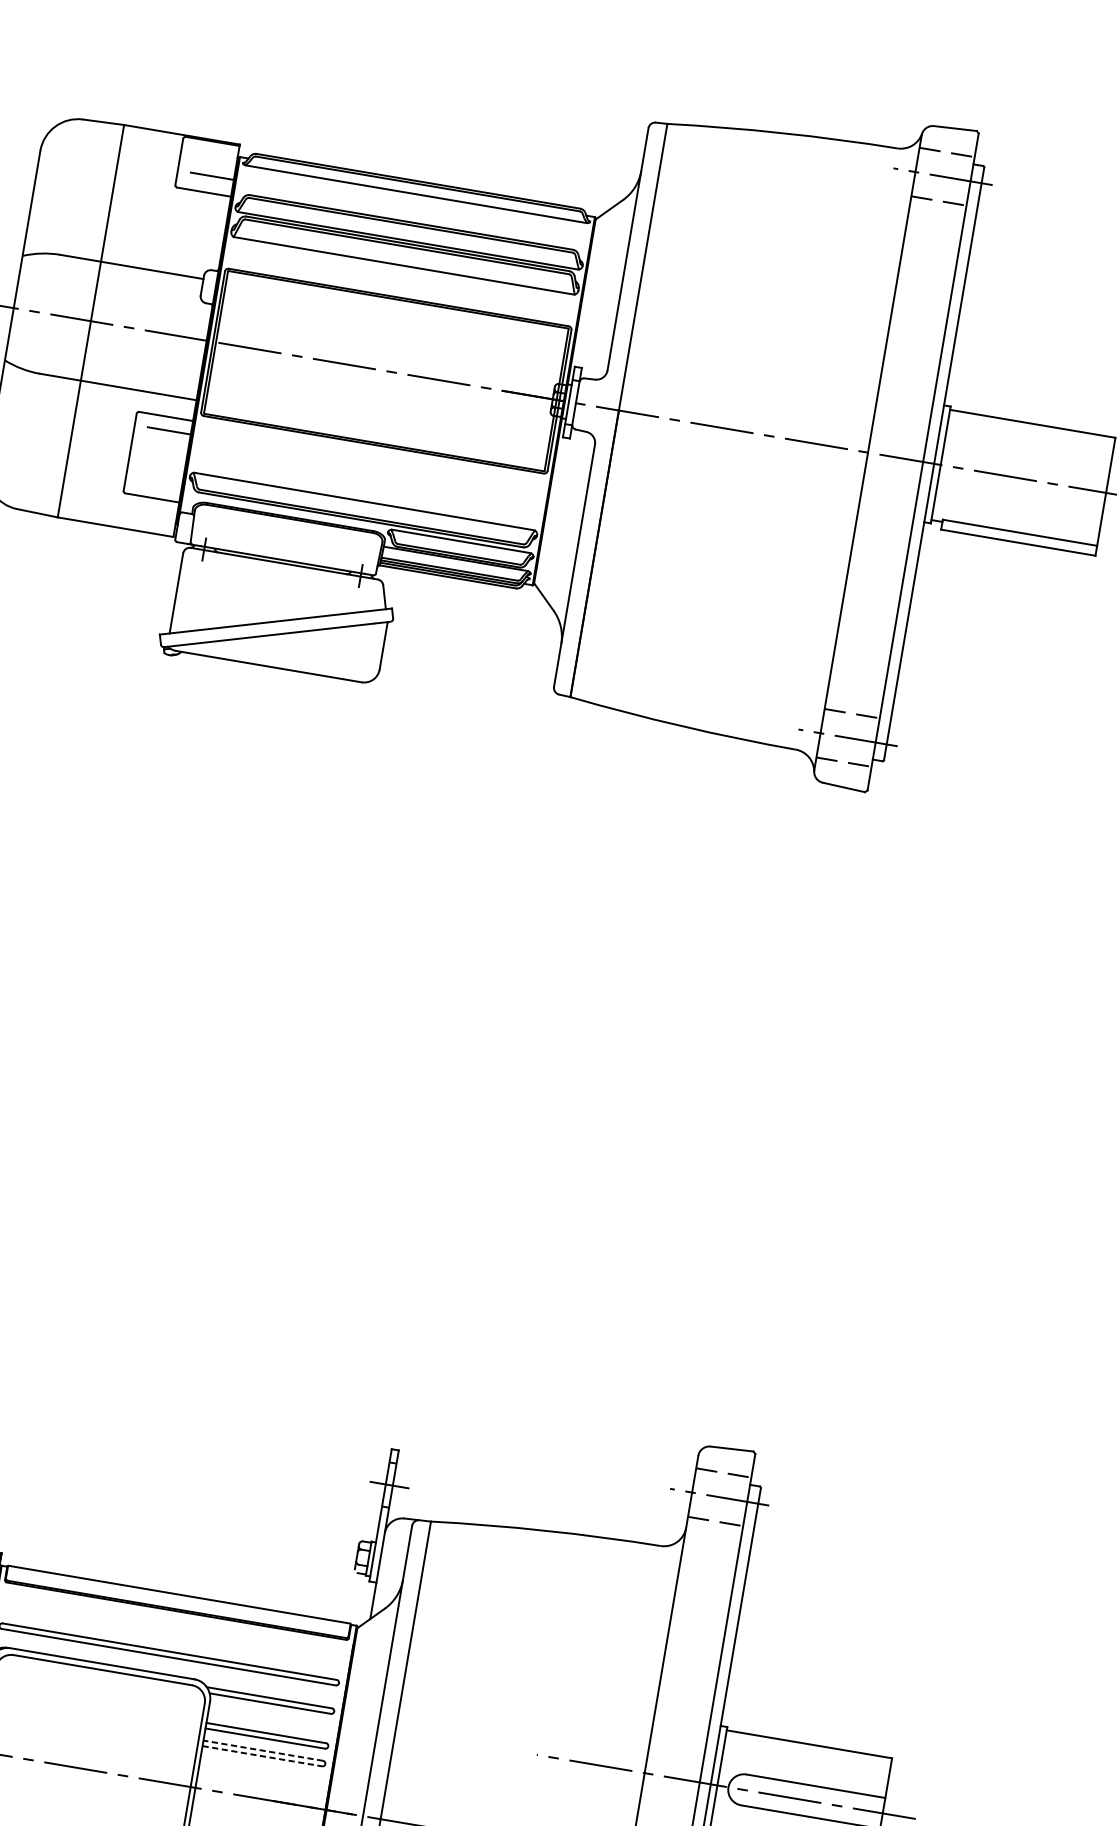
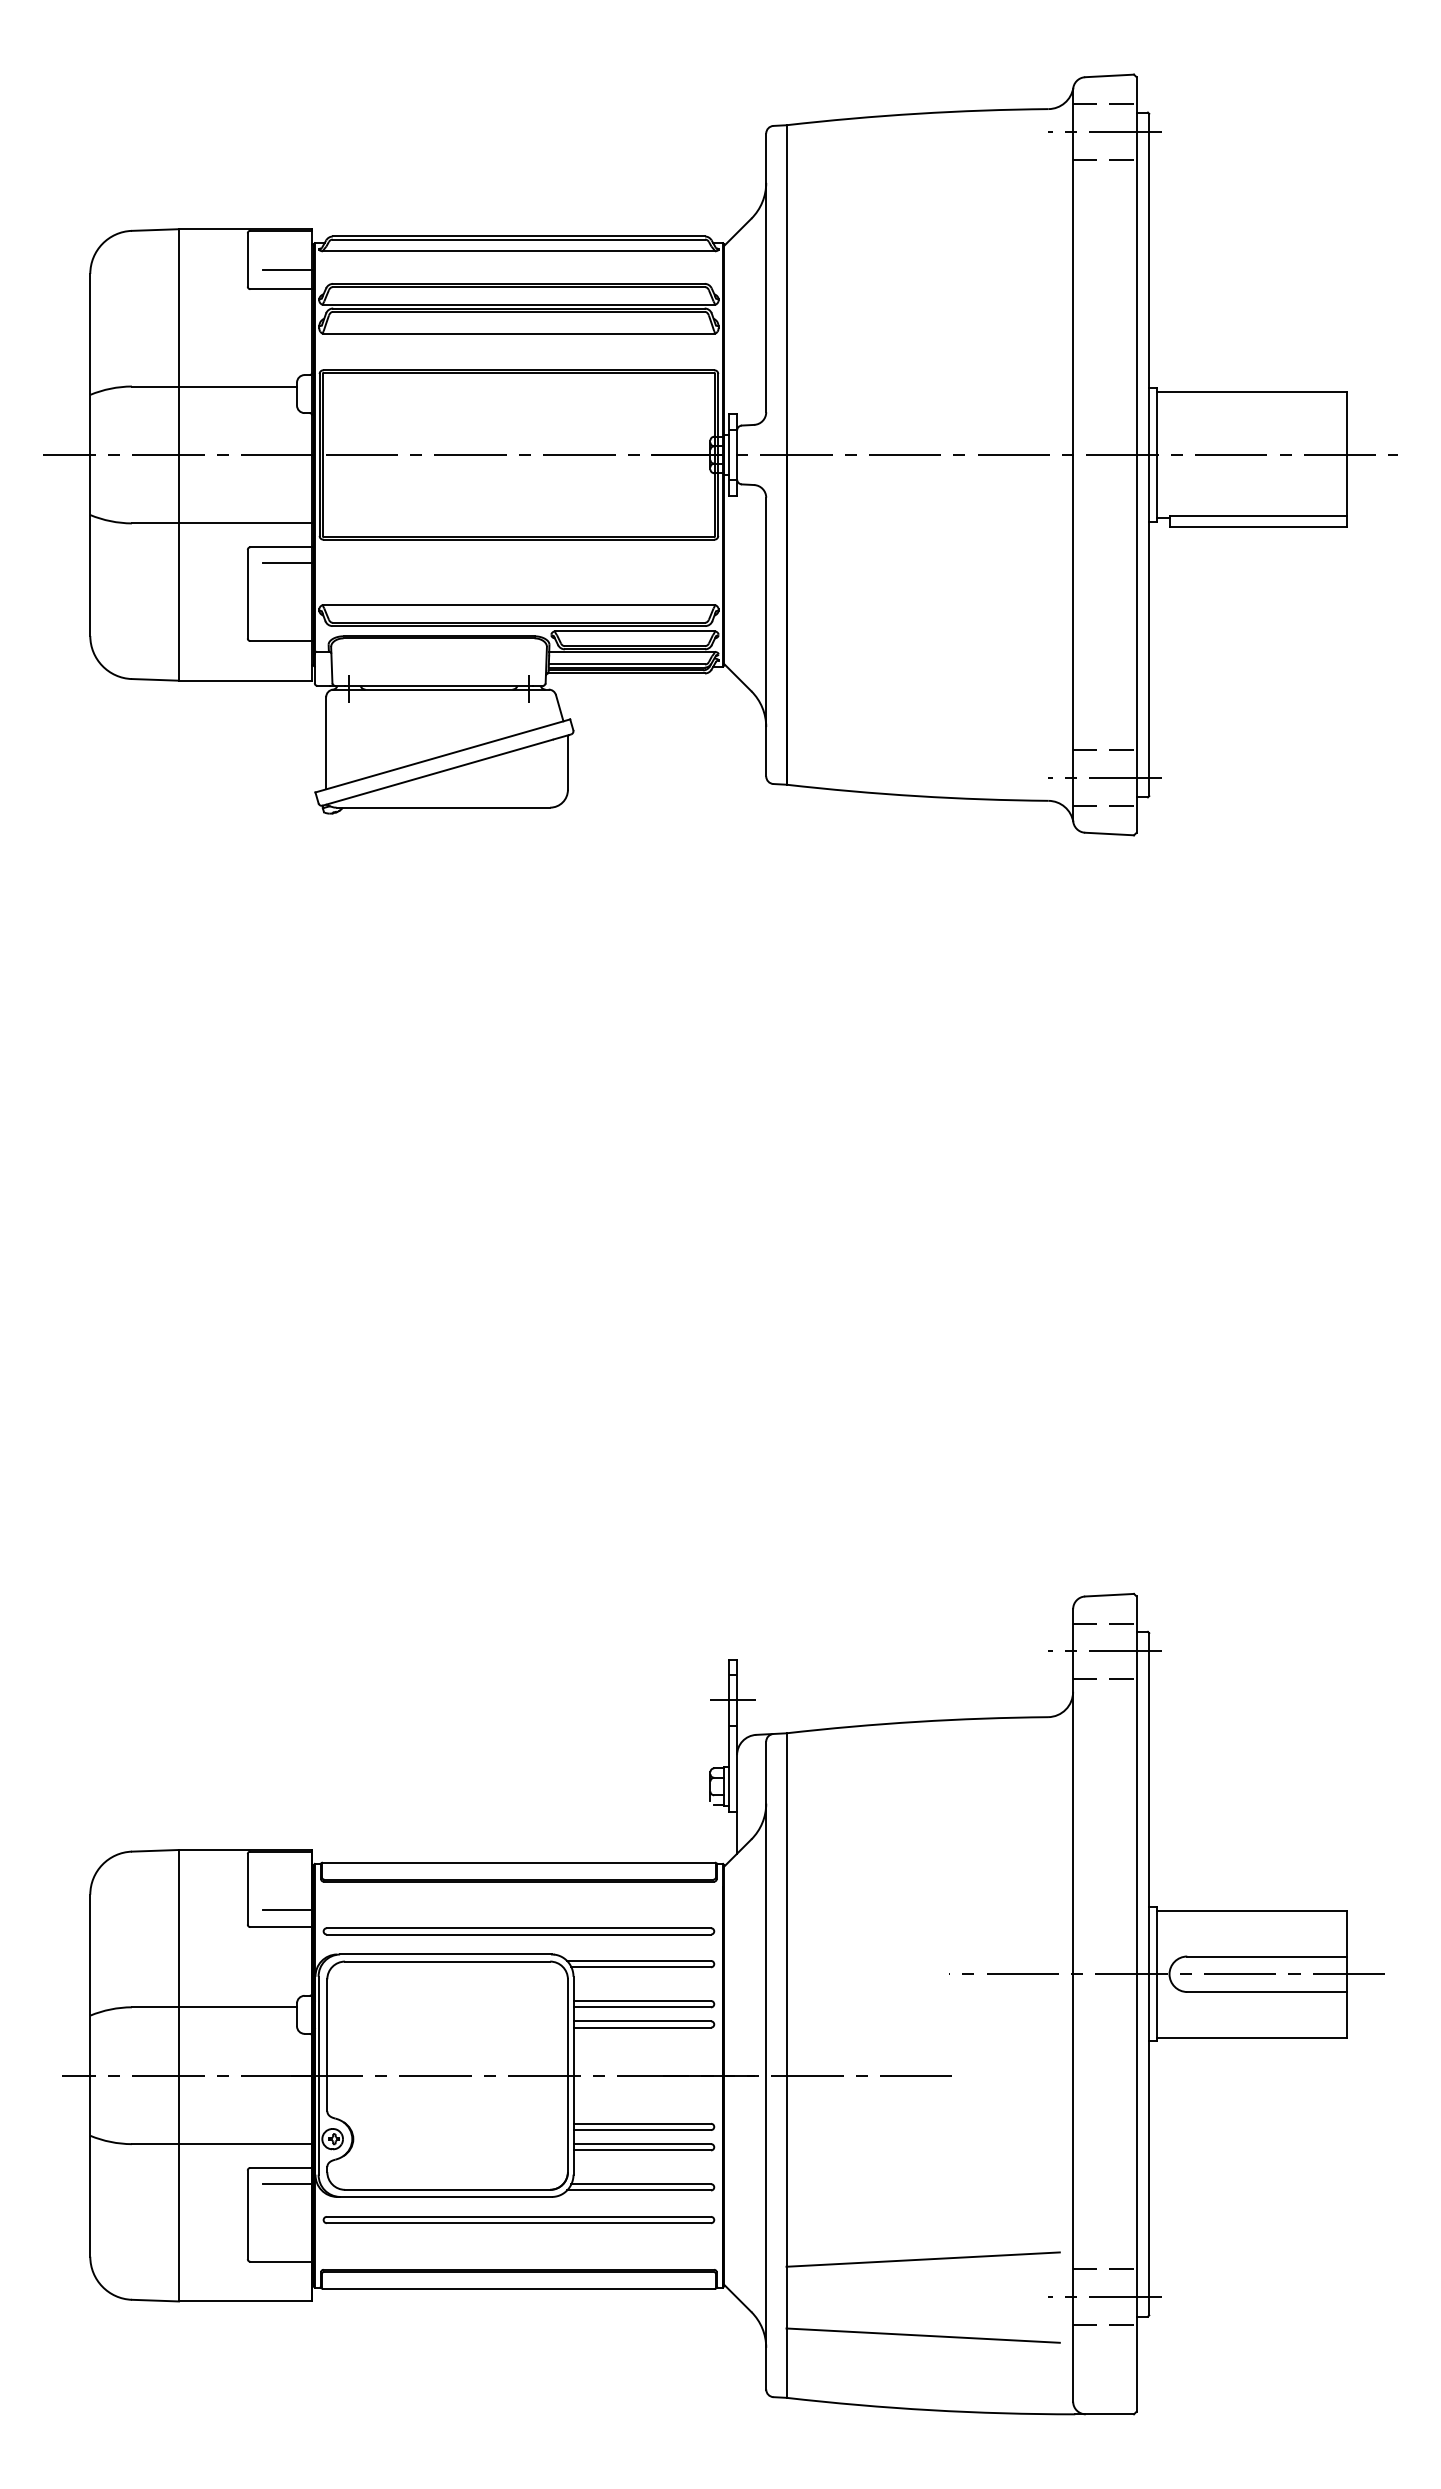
line: (263, 1750) -> (642, 2021), dashed -> solid
line: (262, 1756) -> (642, 2027), dashed -> solid

